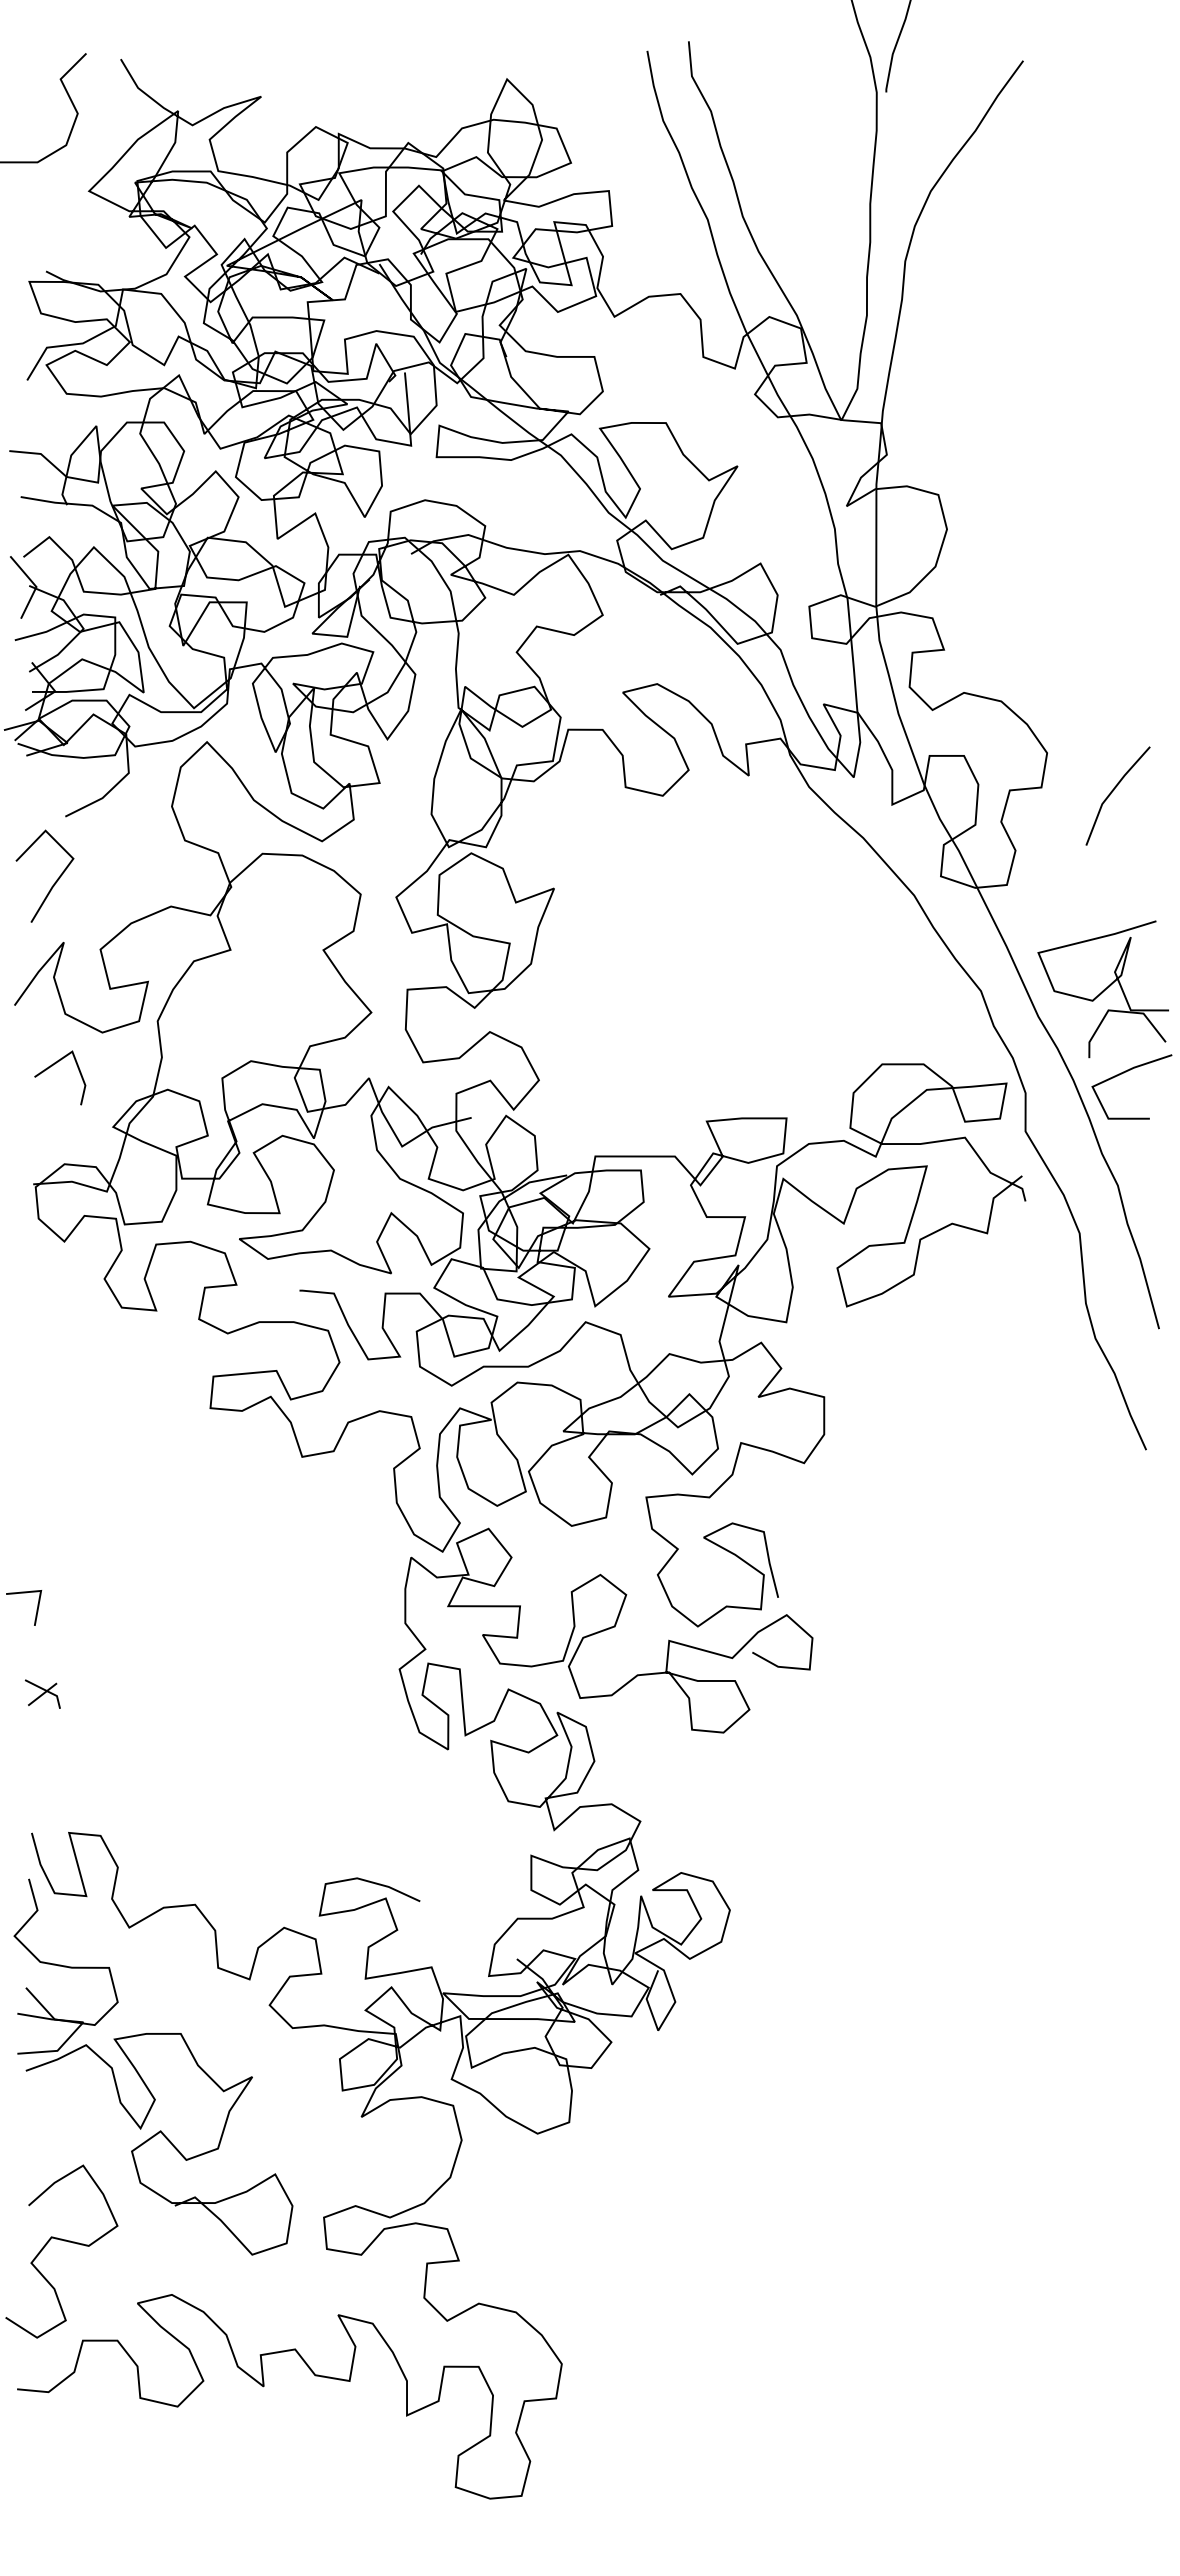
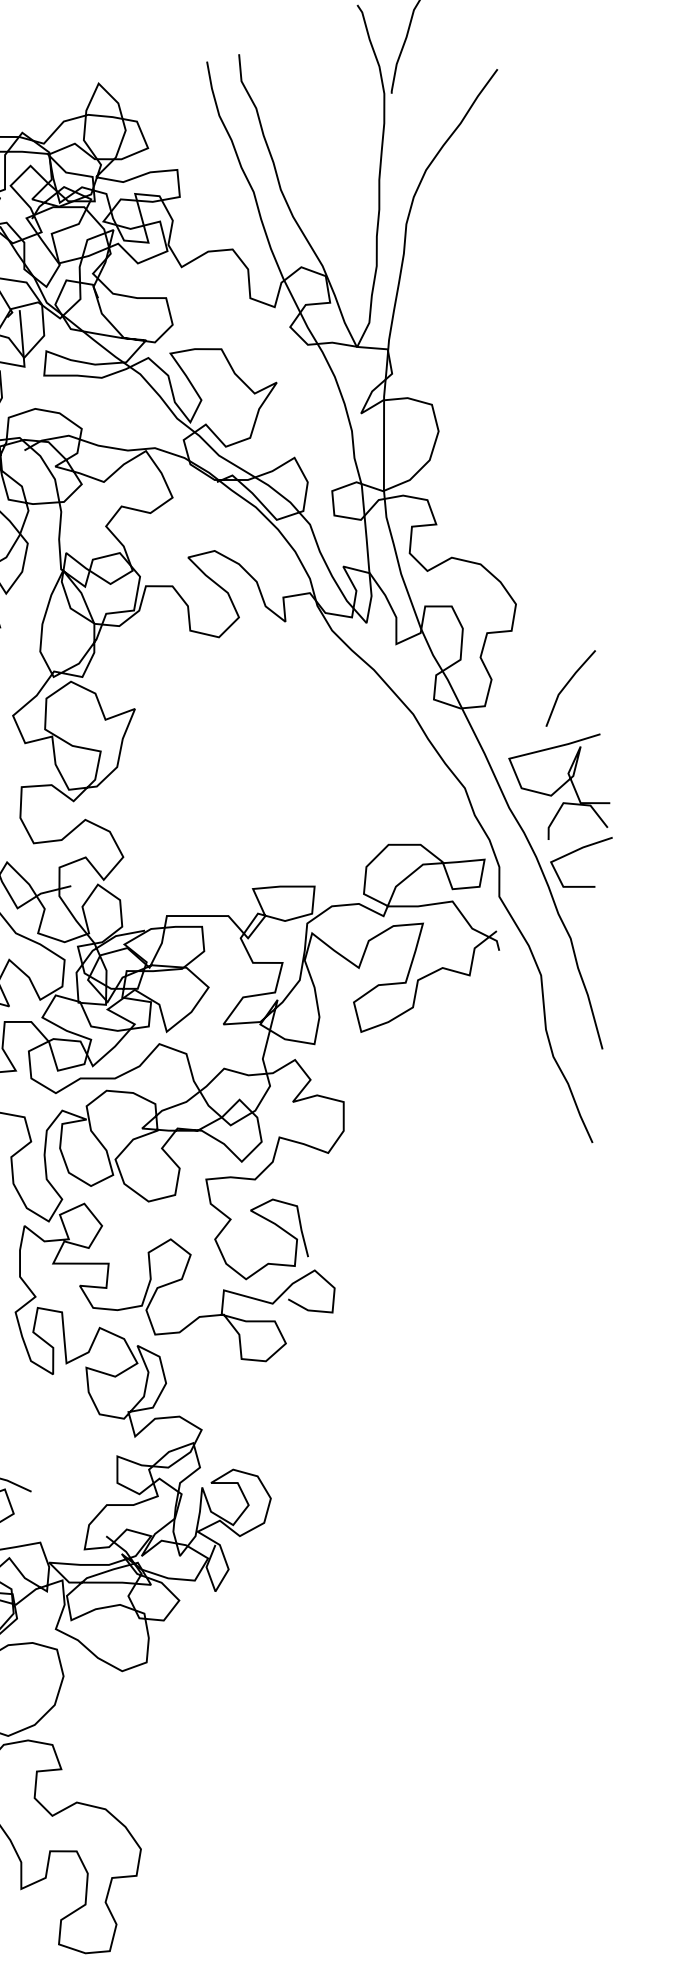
line: (1113, 791) -> (567, 684), moved

